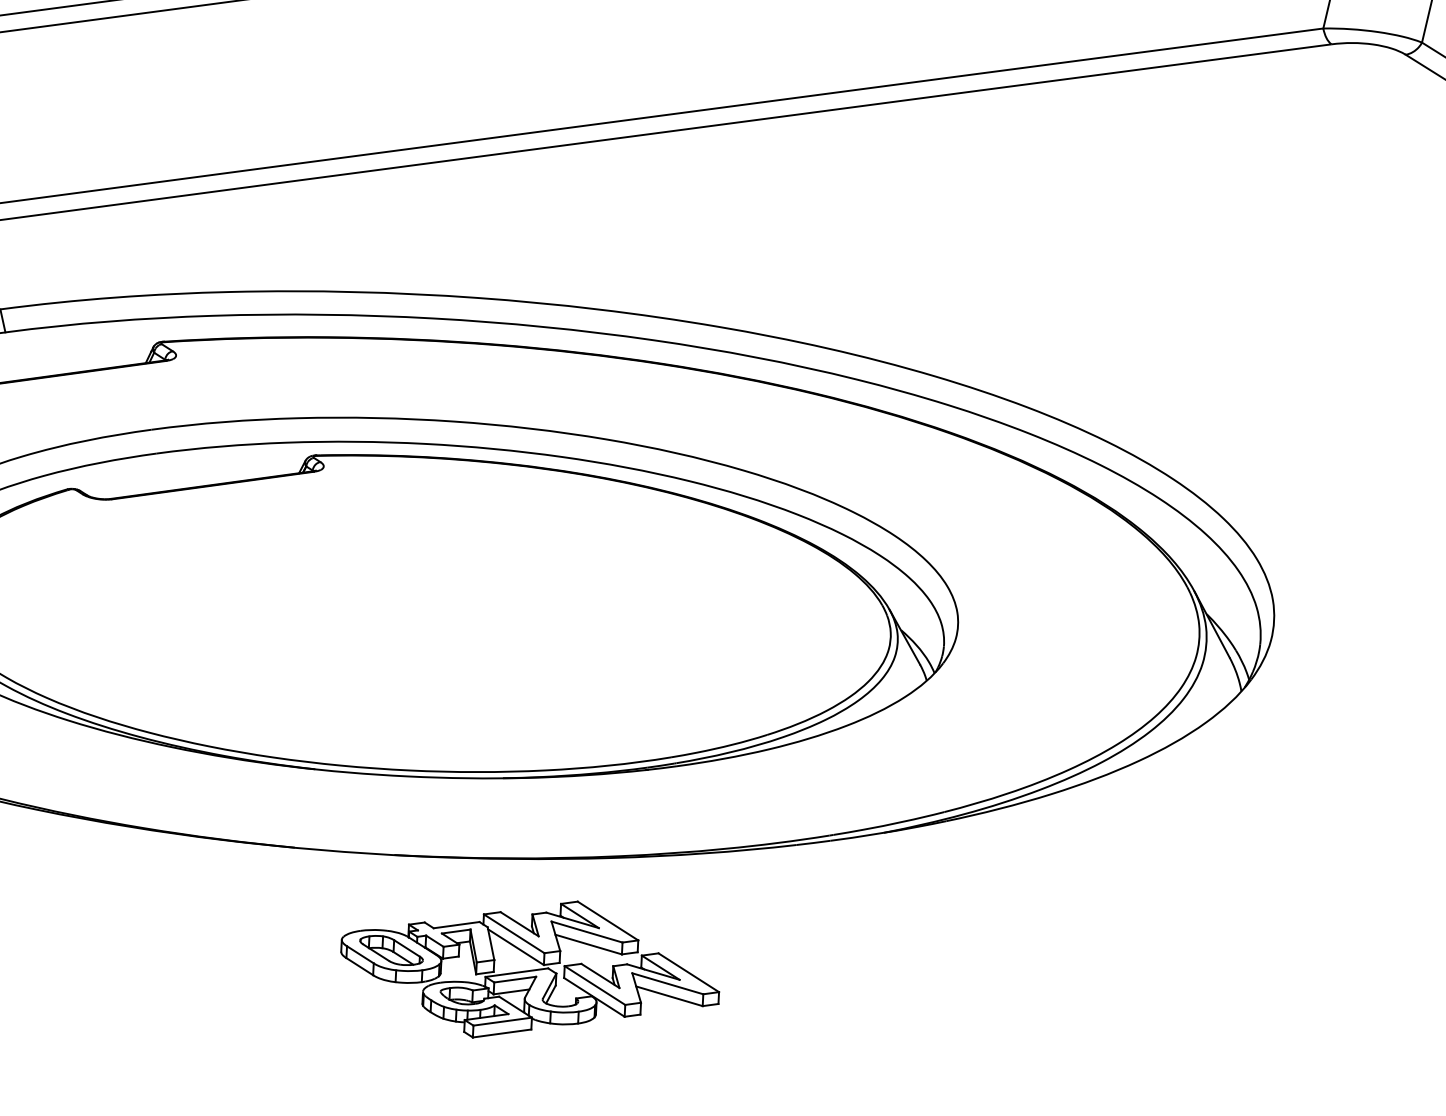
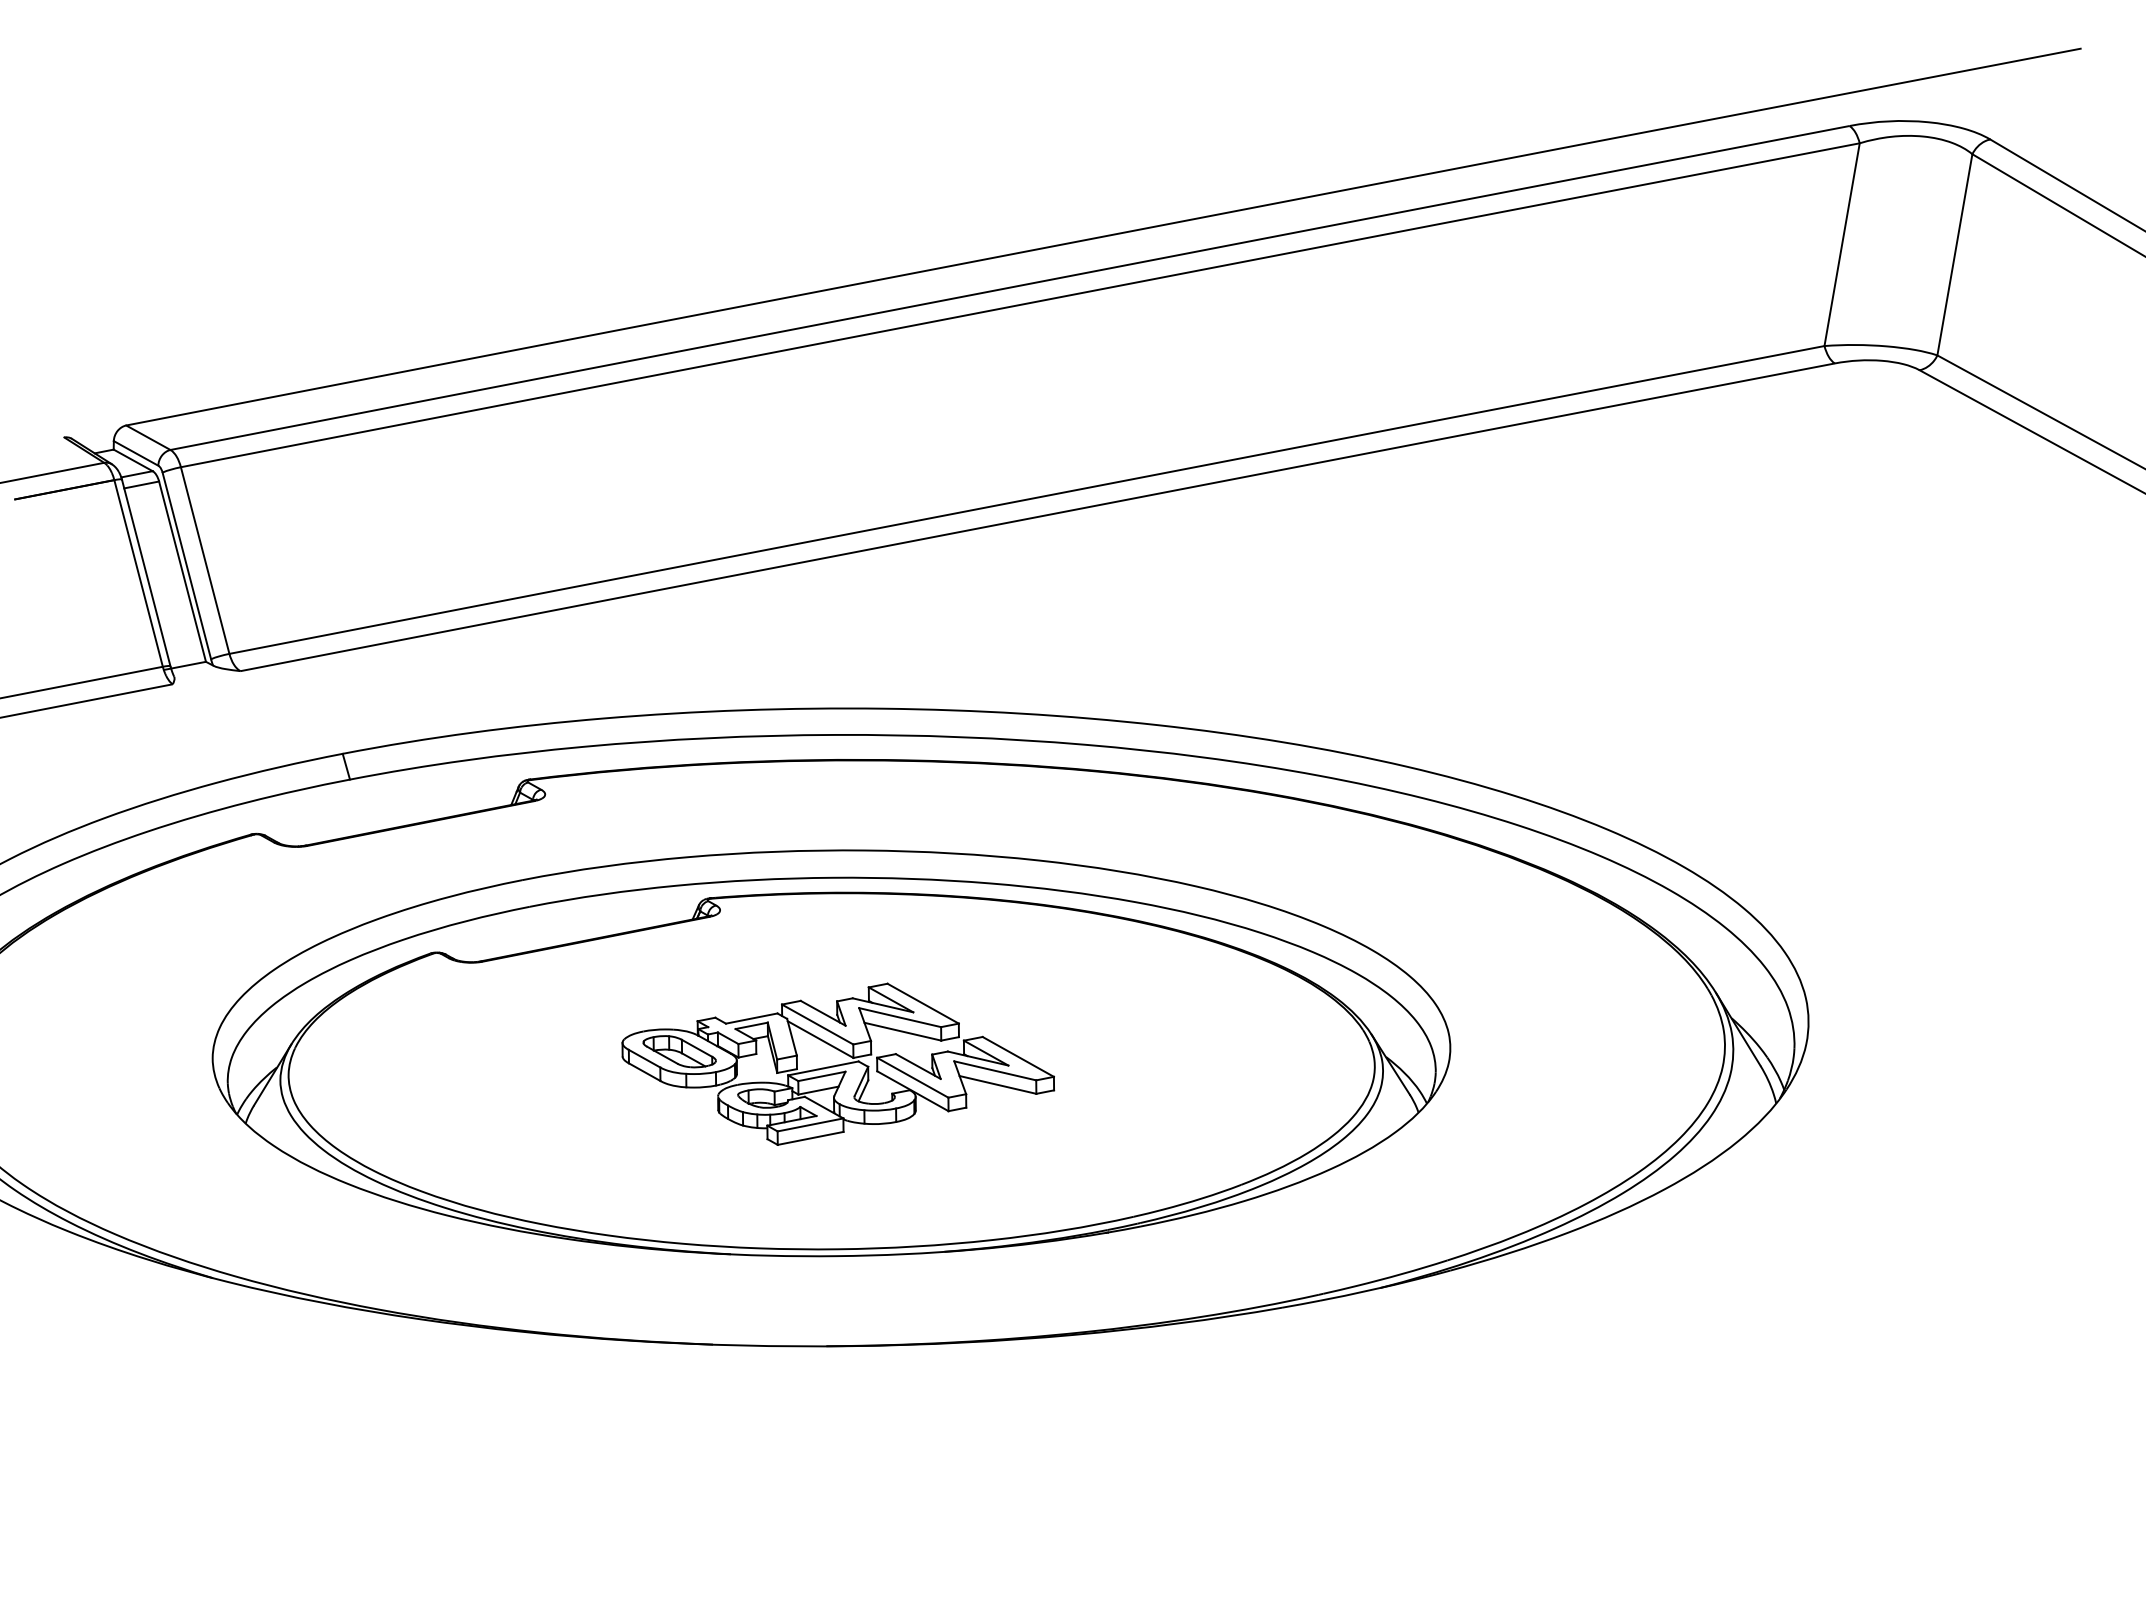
part: (530, 969) -> (838, 1063), moved

